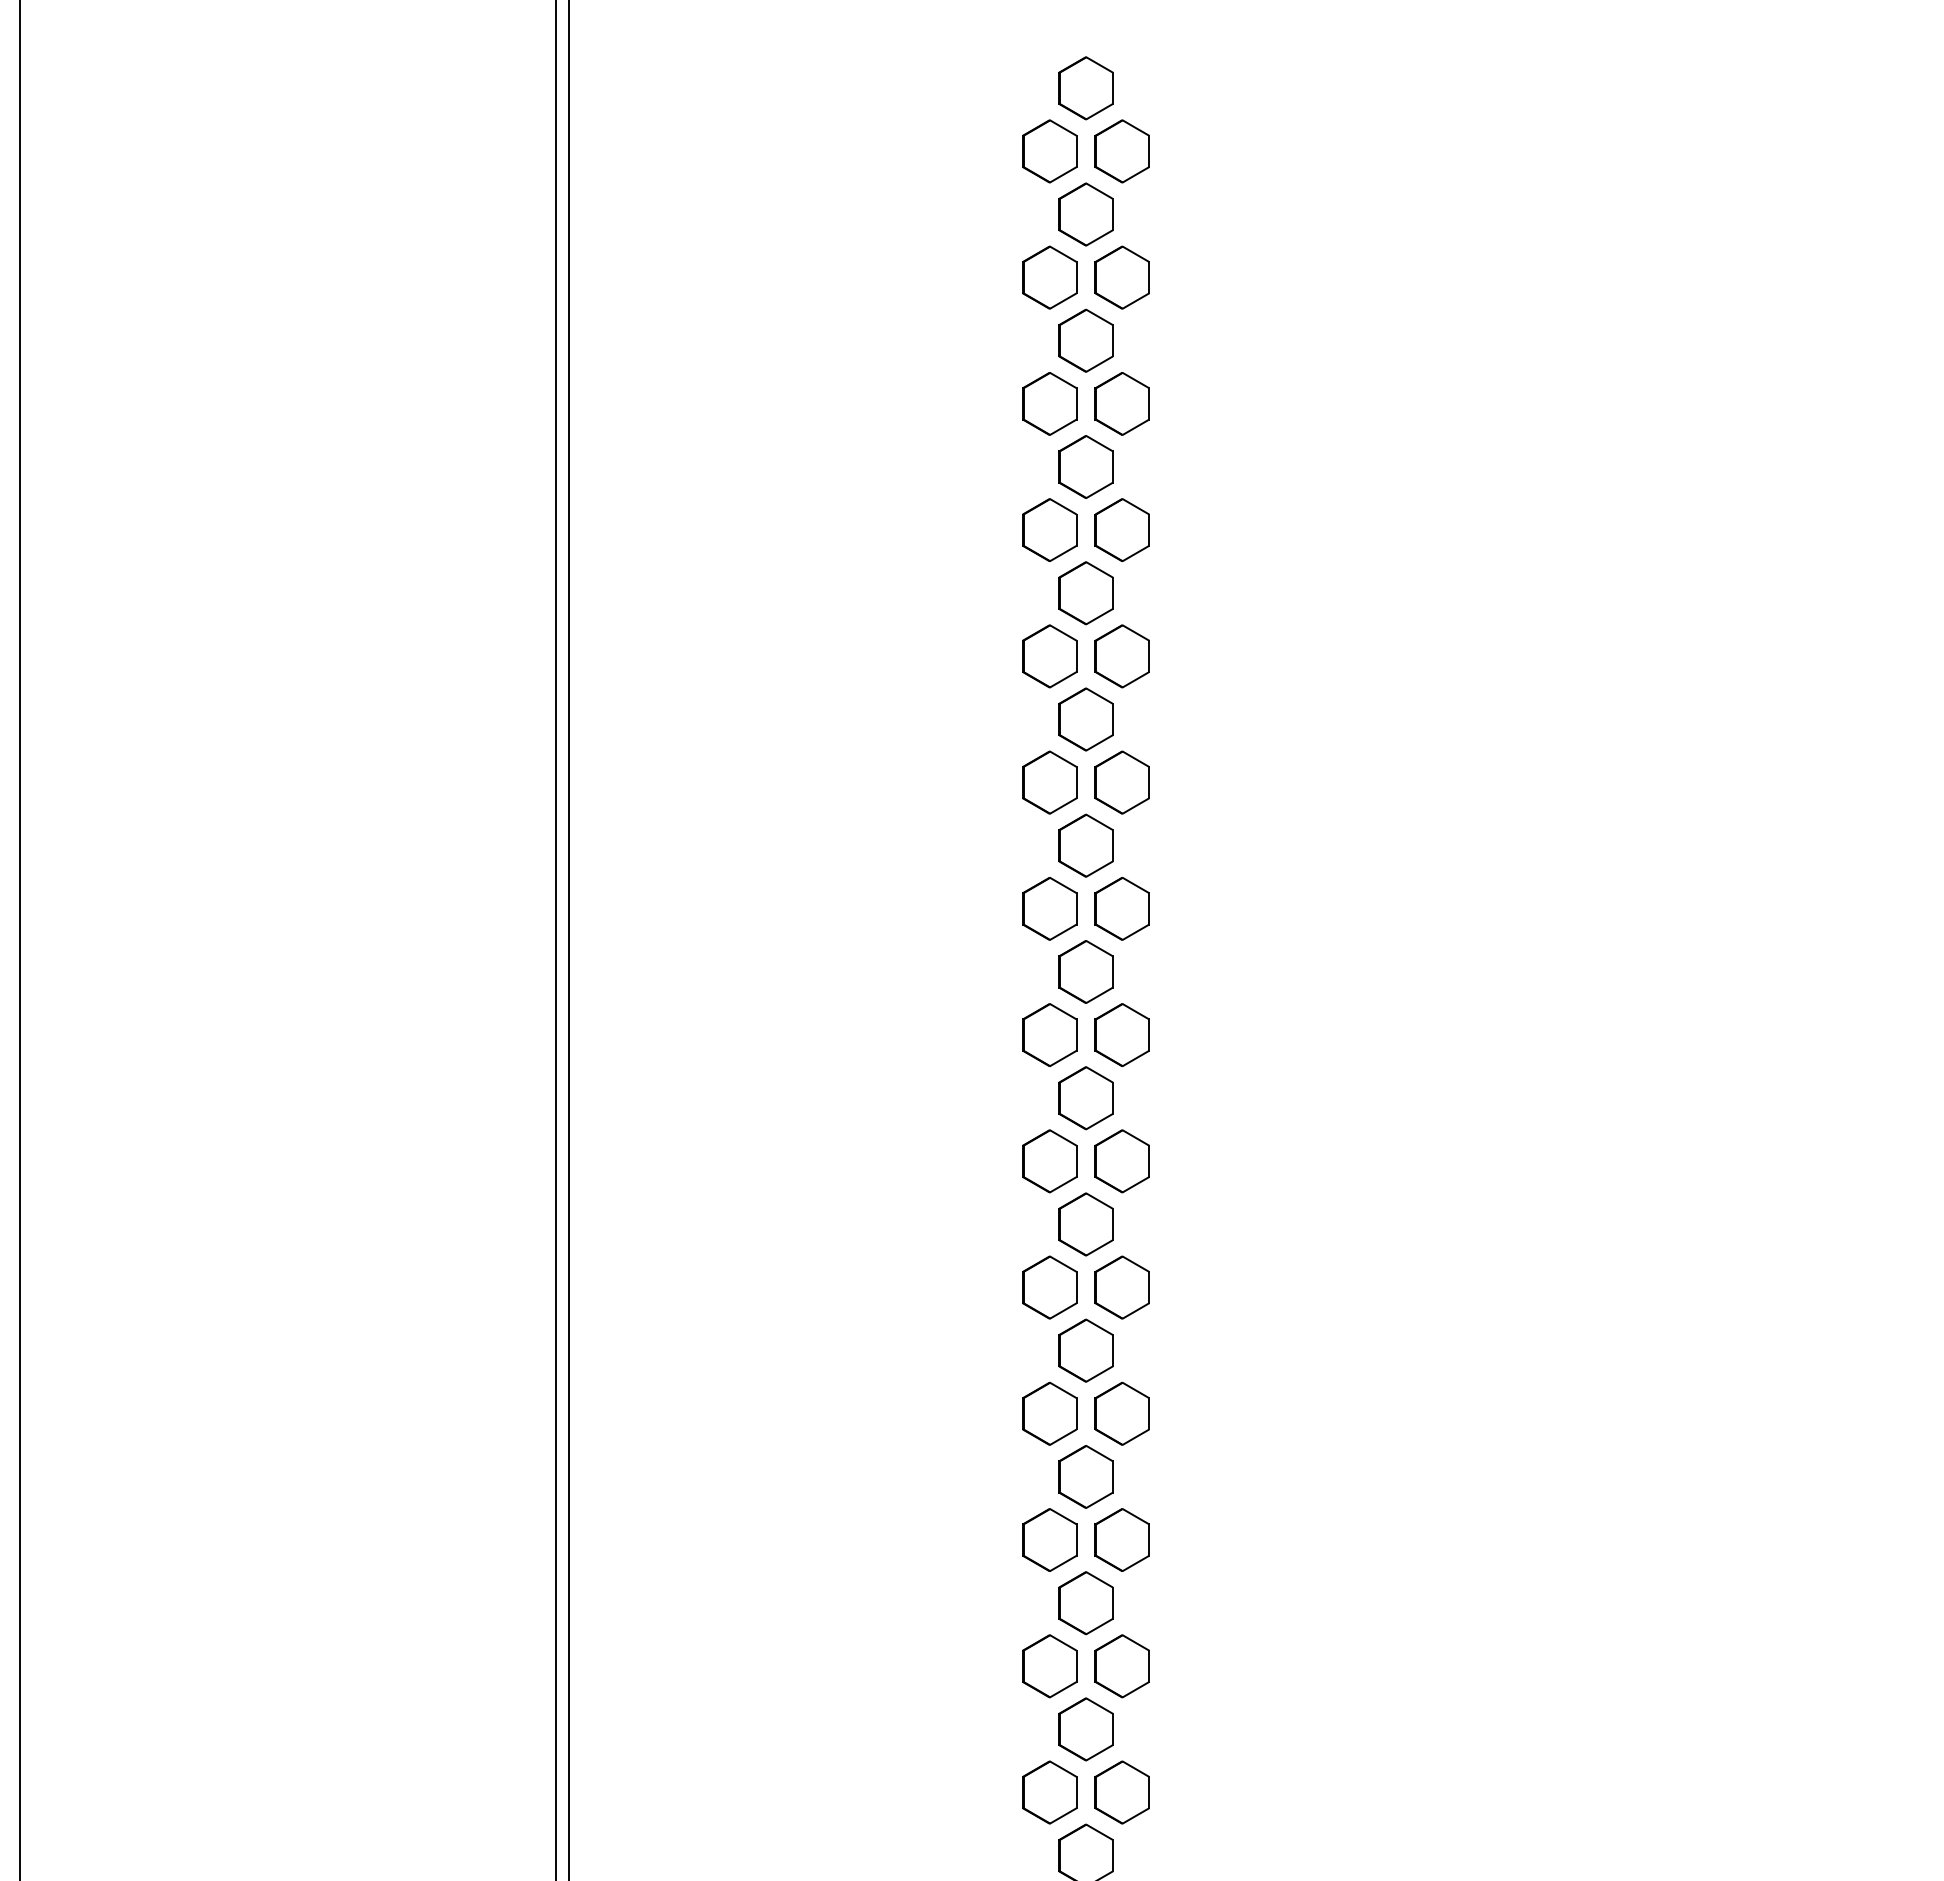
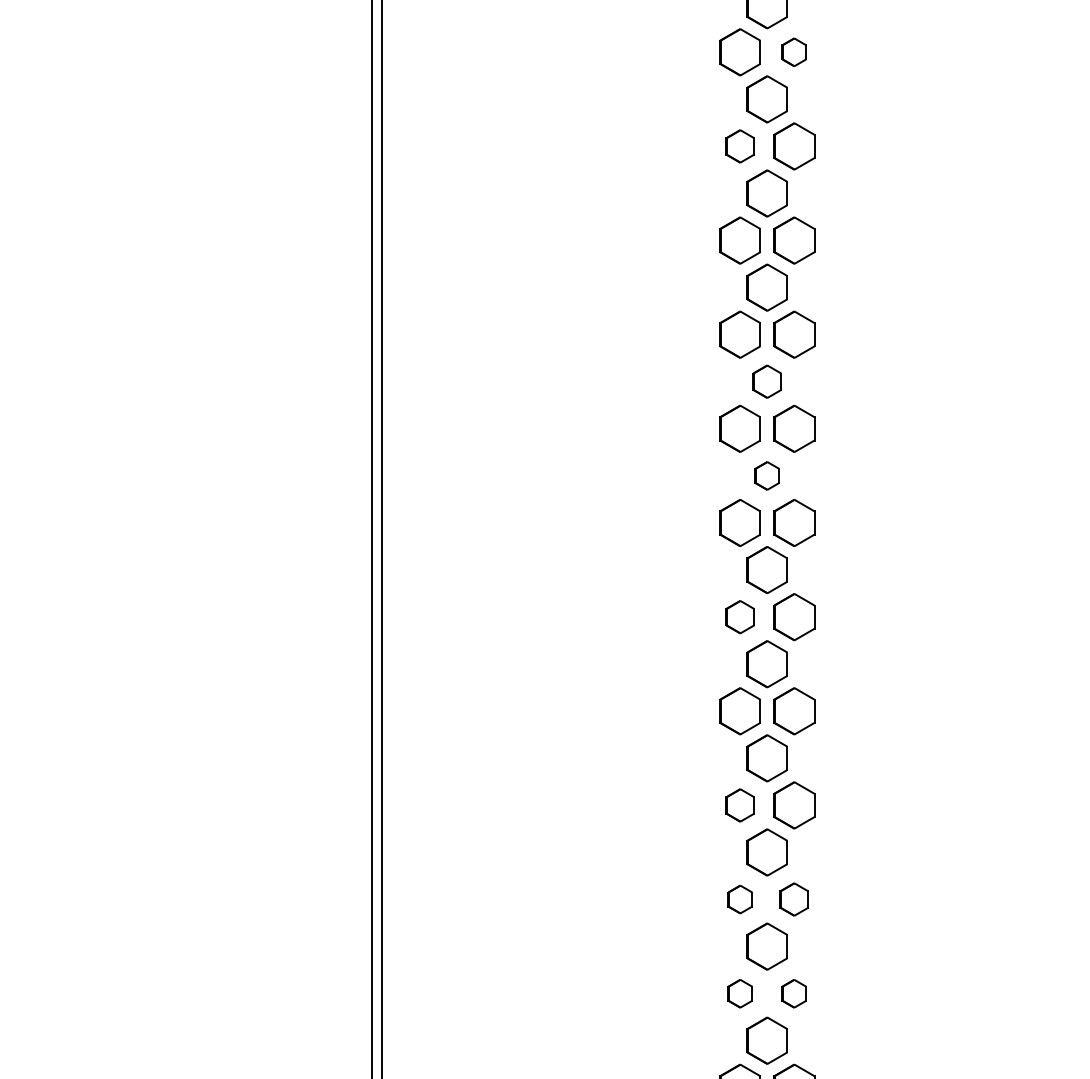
part: (1121, 403) -> (793, 52), size x0.6
part: (1049, 529) -> (740, 145), size x0.7
part: (1085, 845) -> (766, 381), size x0.7
part: (1085, 971) -> (766, 475), size x0.6
part: (1049, 1161) -> (740, 617), size x0.7
part: (1049, 1413) -> (740, 805), size x0.7
part: (1049, 1539) -> (740, 899), size x0.6
part: (1121, 1539) -> (793, 899), size x0.7
part: (1049, 1666) -> (740, 993), size x0.6
part: (1121, 1666) -> (793, 993), size x0.6

